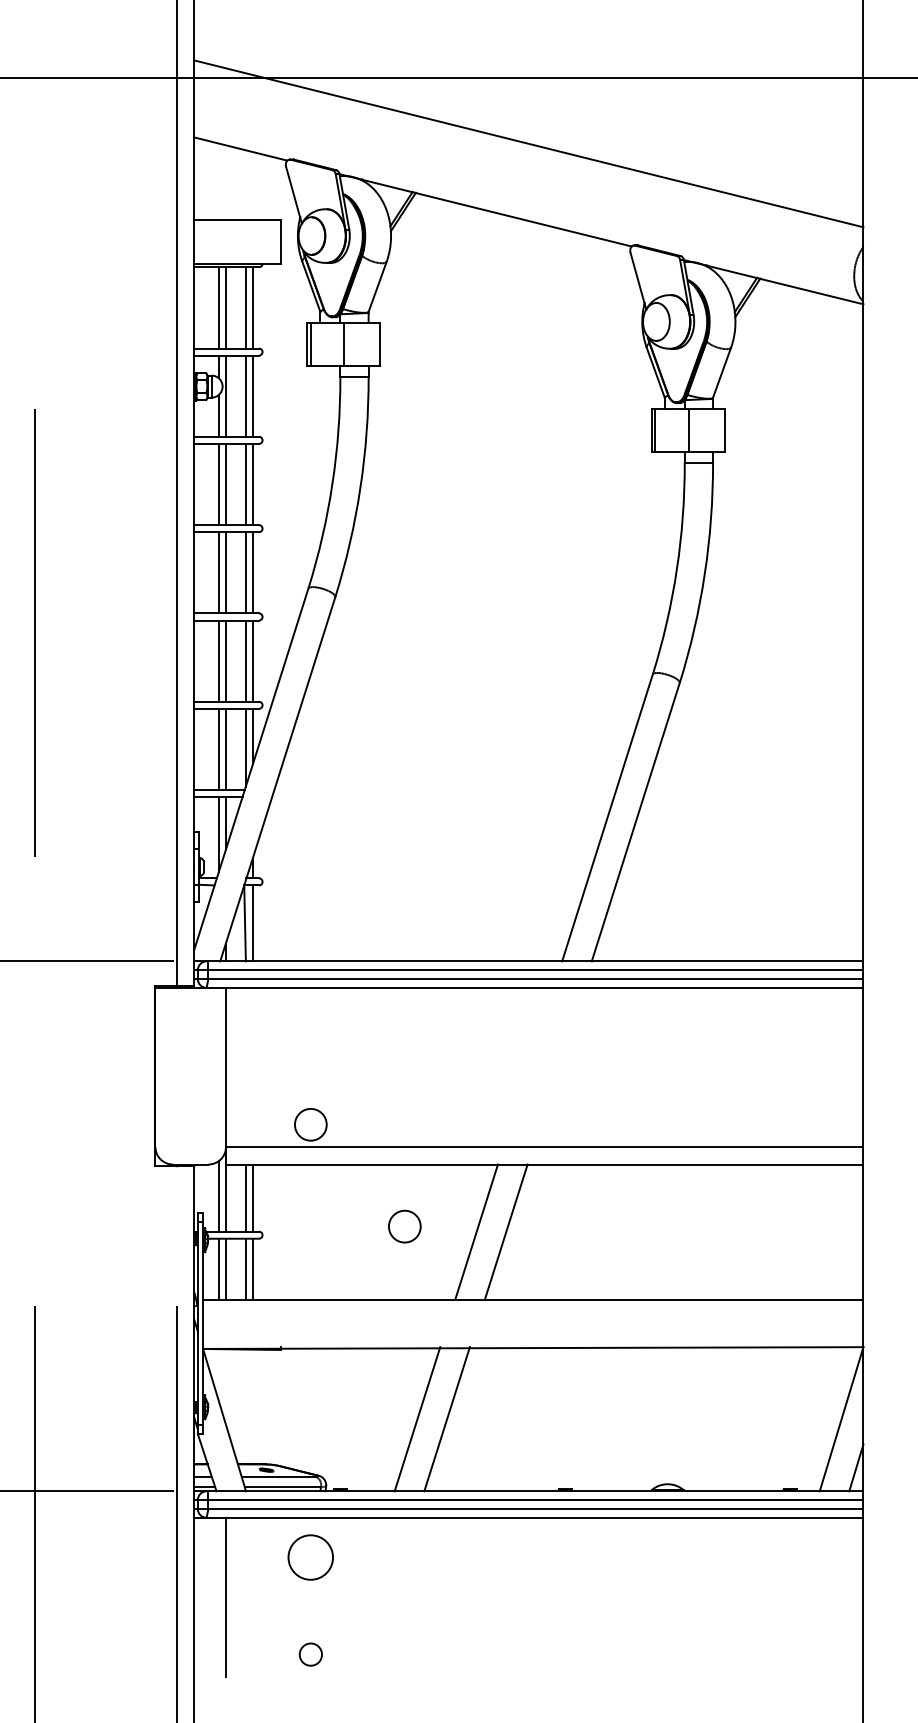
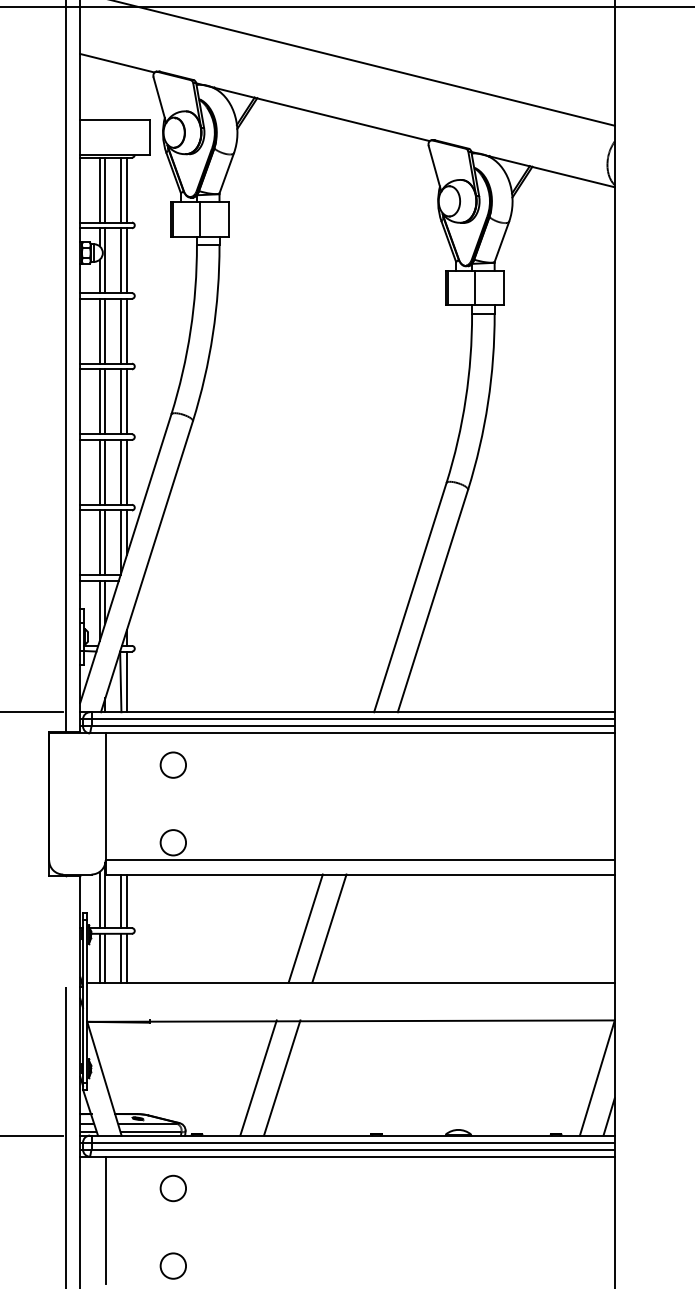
circle: (404, 1226) -> (173, 765), moved
circle: (310, 1557) -> (173, 1188), size x0.71
circle: (310, 1654) -> (173, 1265), size x1.43

